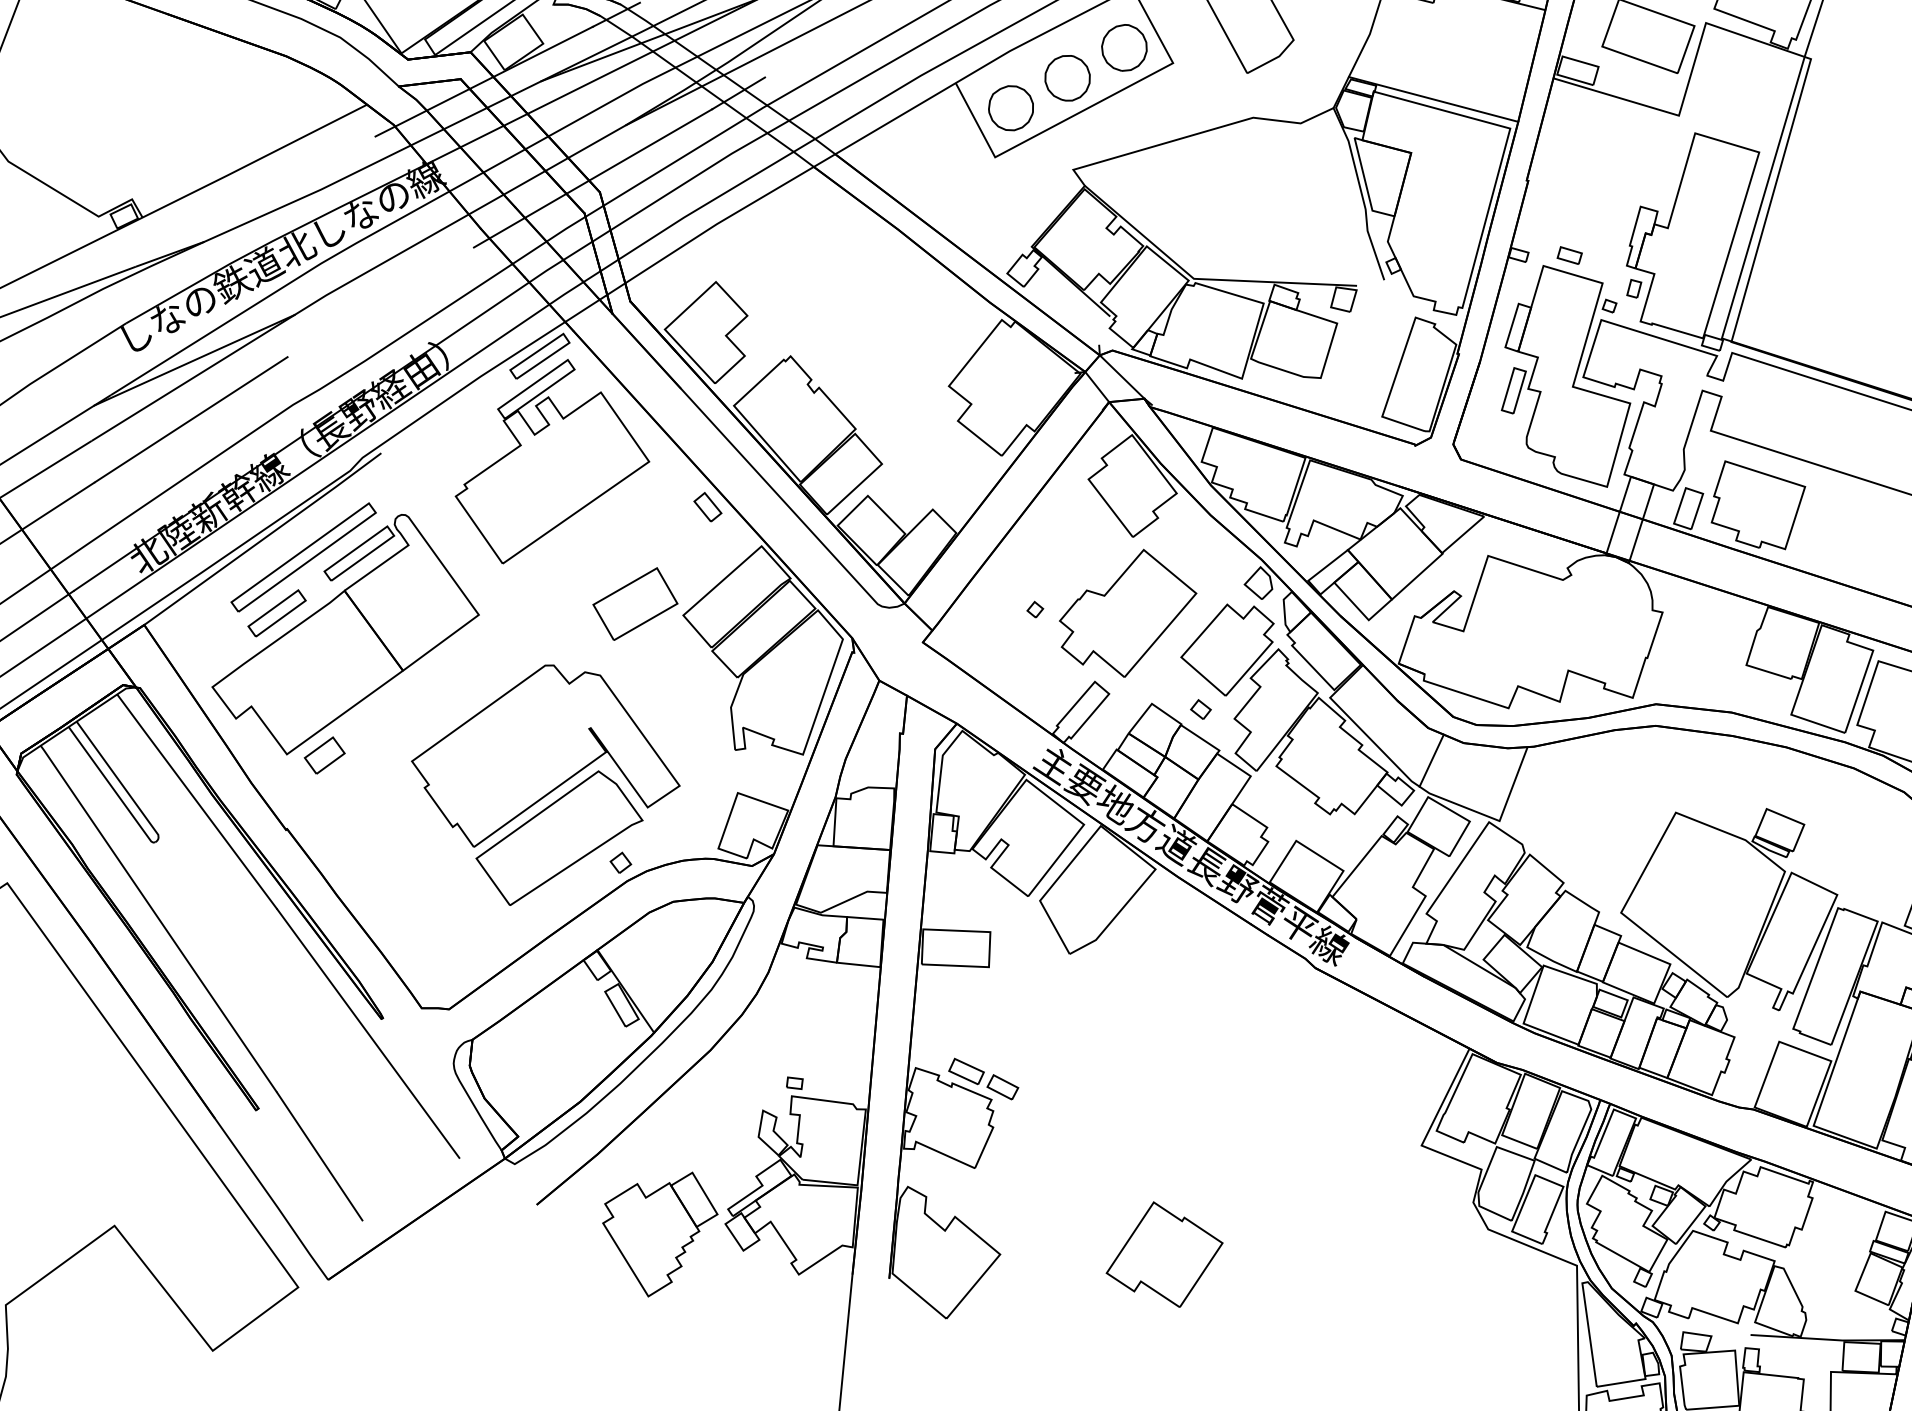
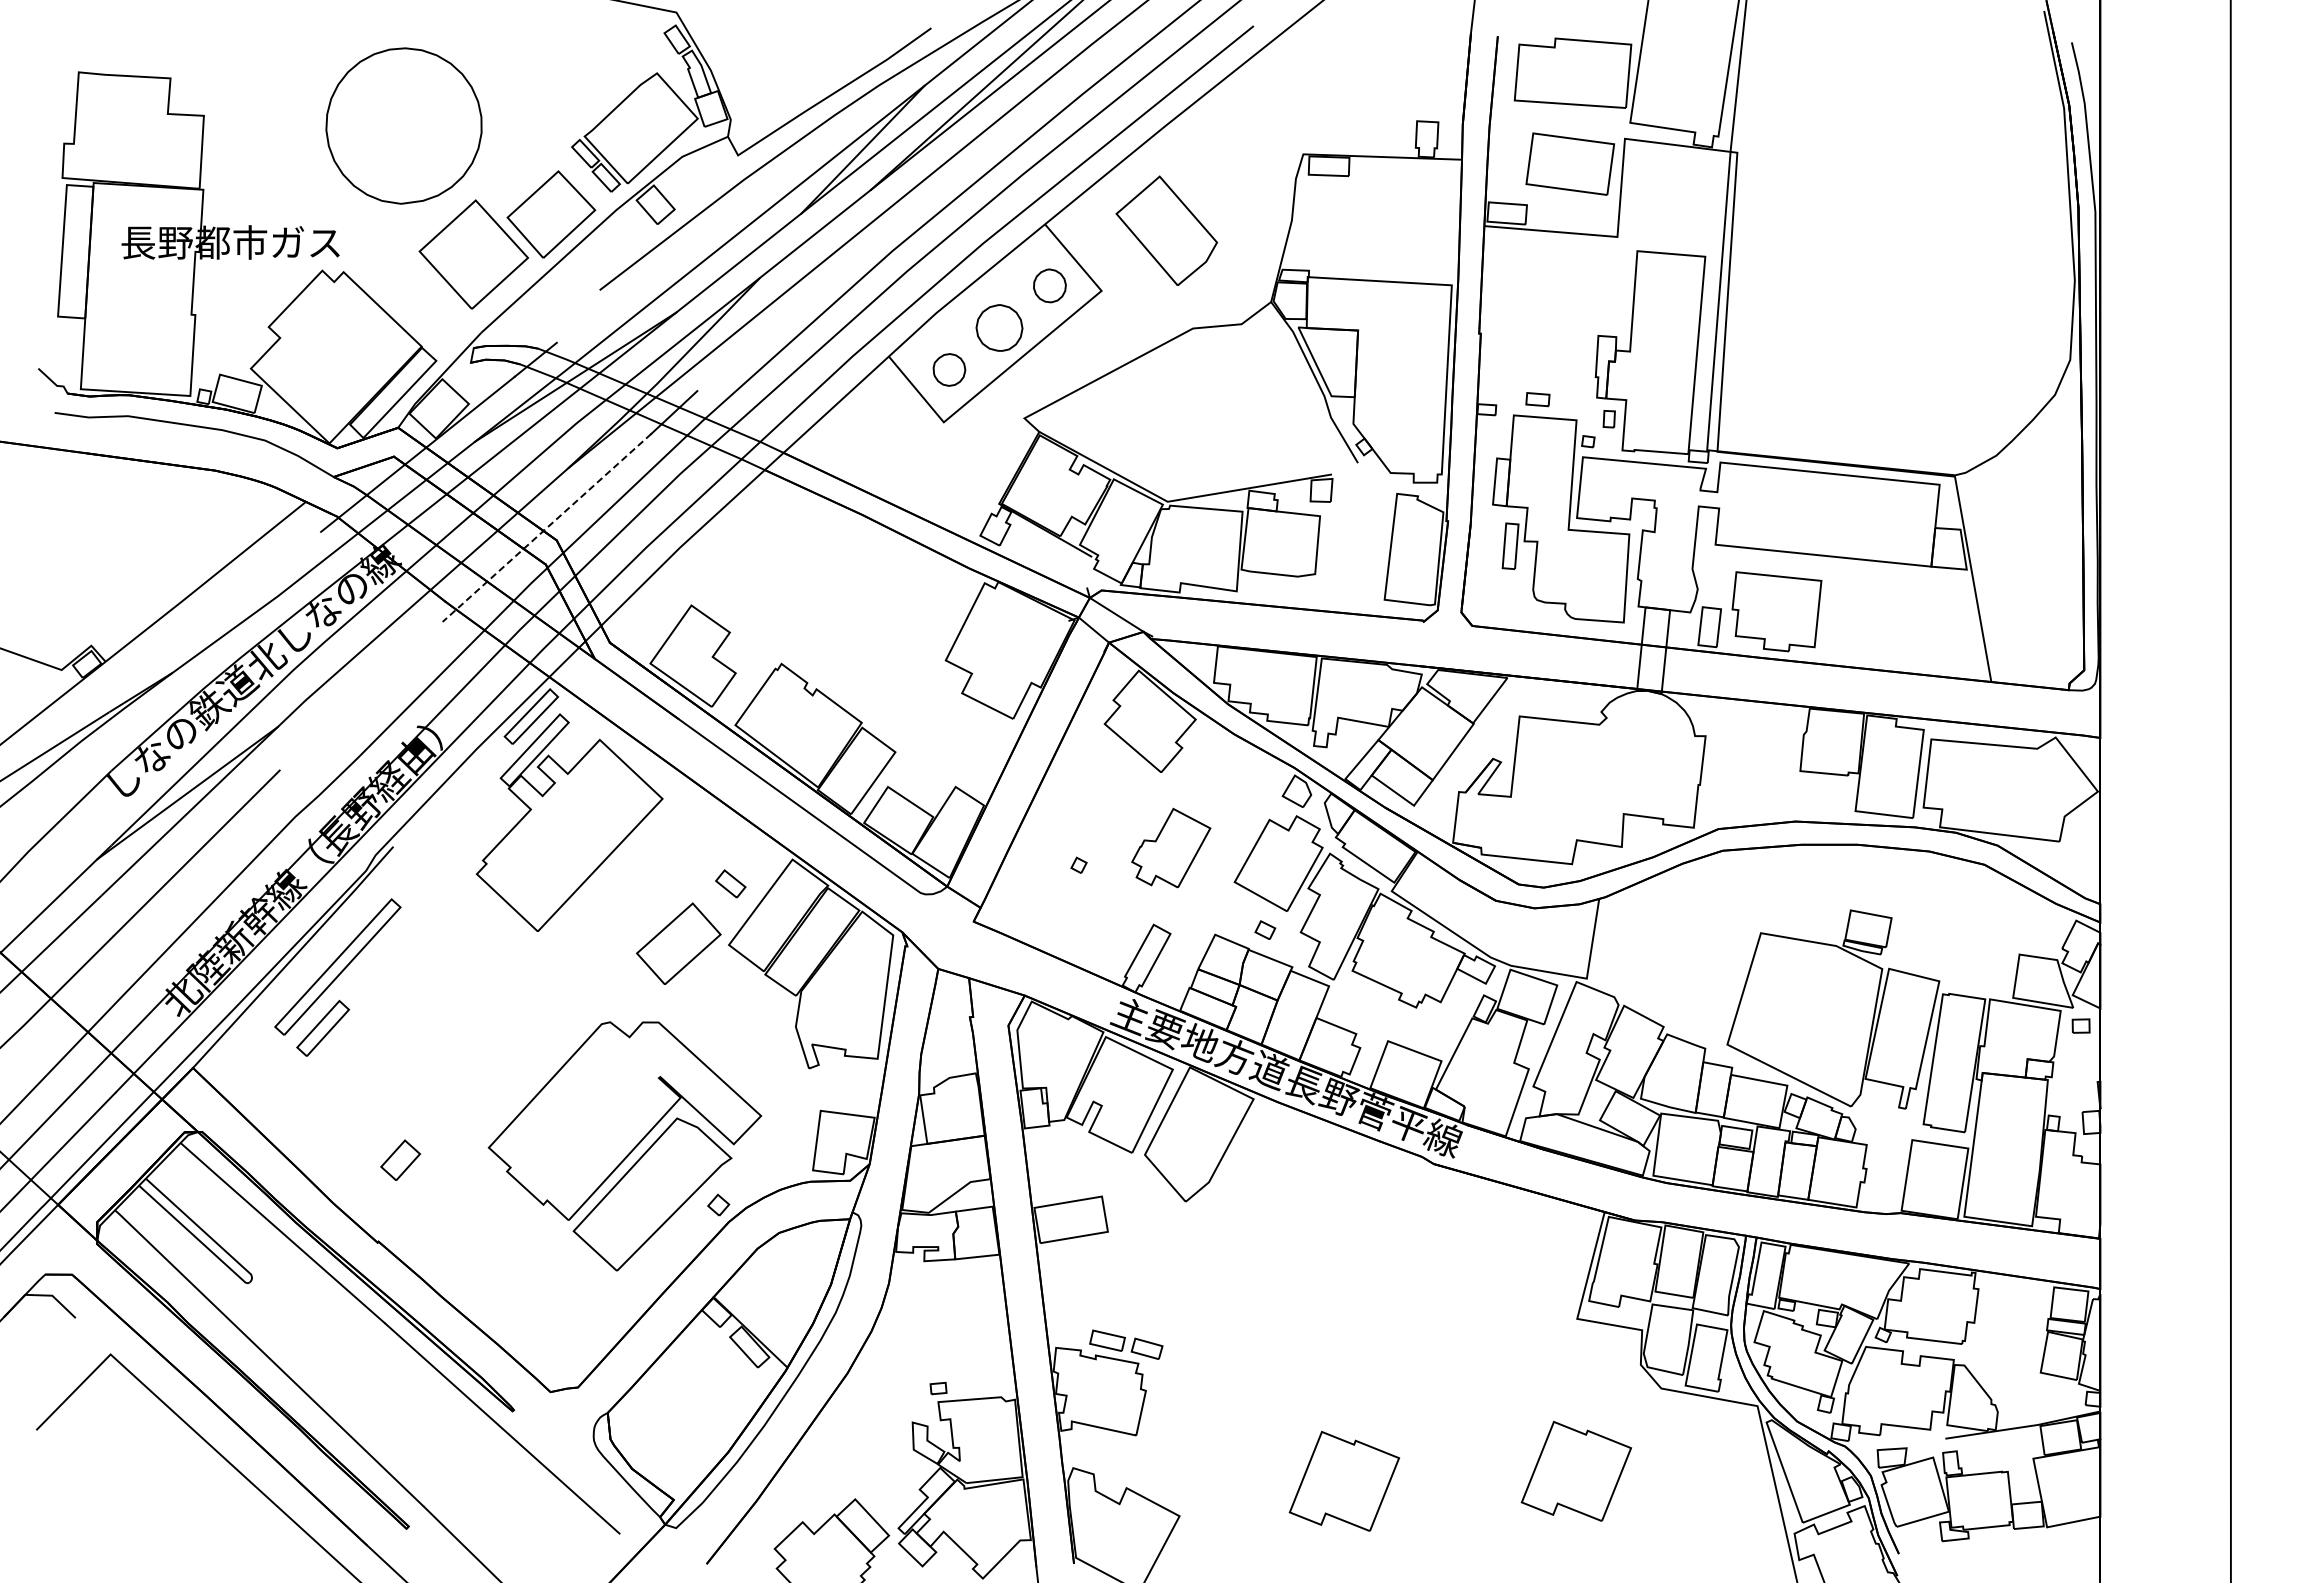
part: (1124, 47) -> (1049, 285), size x0.7
line: (1433, 98) -> (1368, 271), removed
part: (1011, 107) -> (949, 369), size x0.7
line: (592, 178) -> (546, 528), solid -> dashed
part: (707, 506) -> (730, 883), moved
part: (1127, 611) -> (1171, 847), size x0.6
part: (348, 635) -> (399, 1035), removed
line: (1430, 760) -> (1505, 932), removed
part: (1390, 1290) -> (1576, 1470), added

